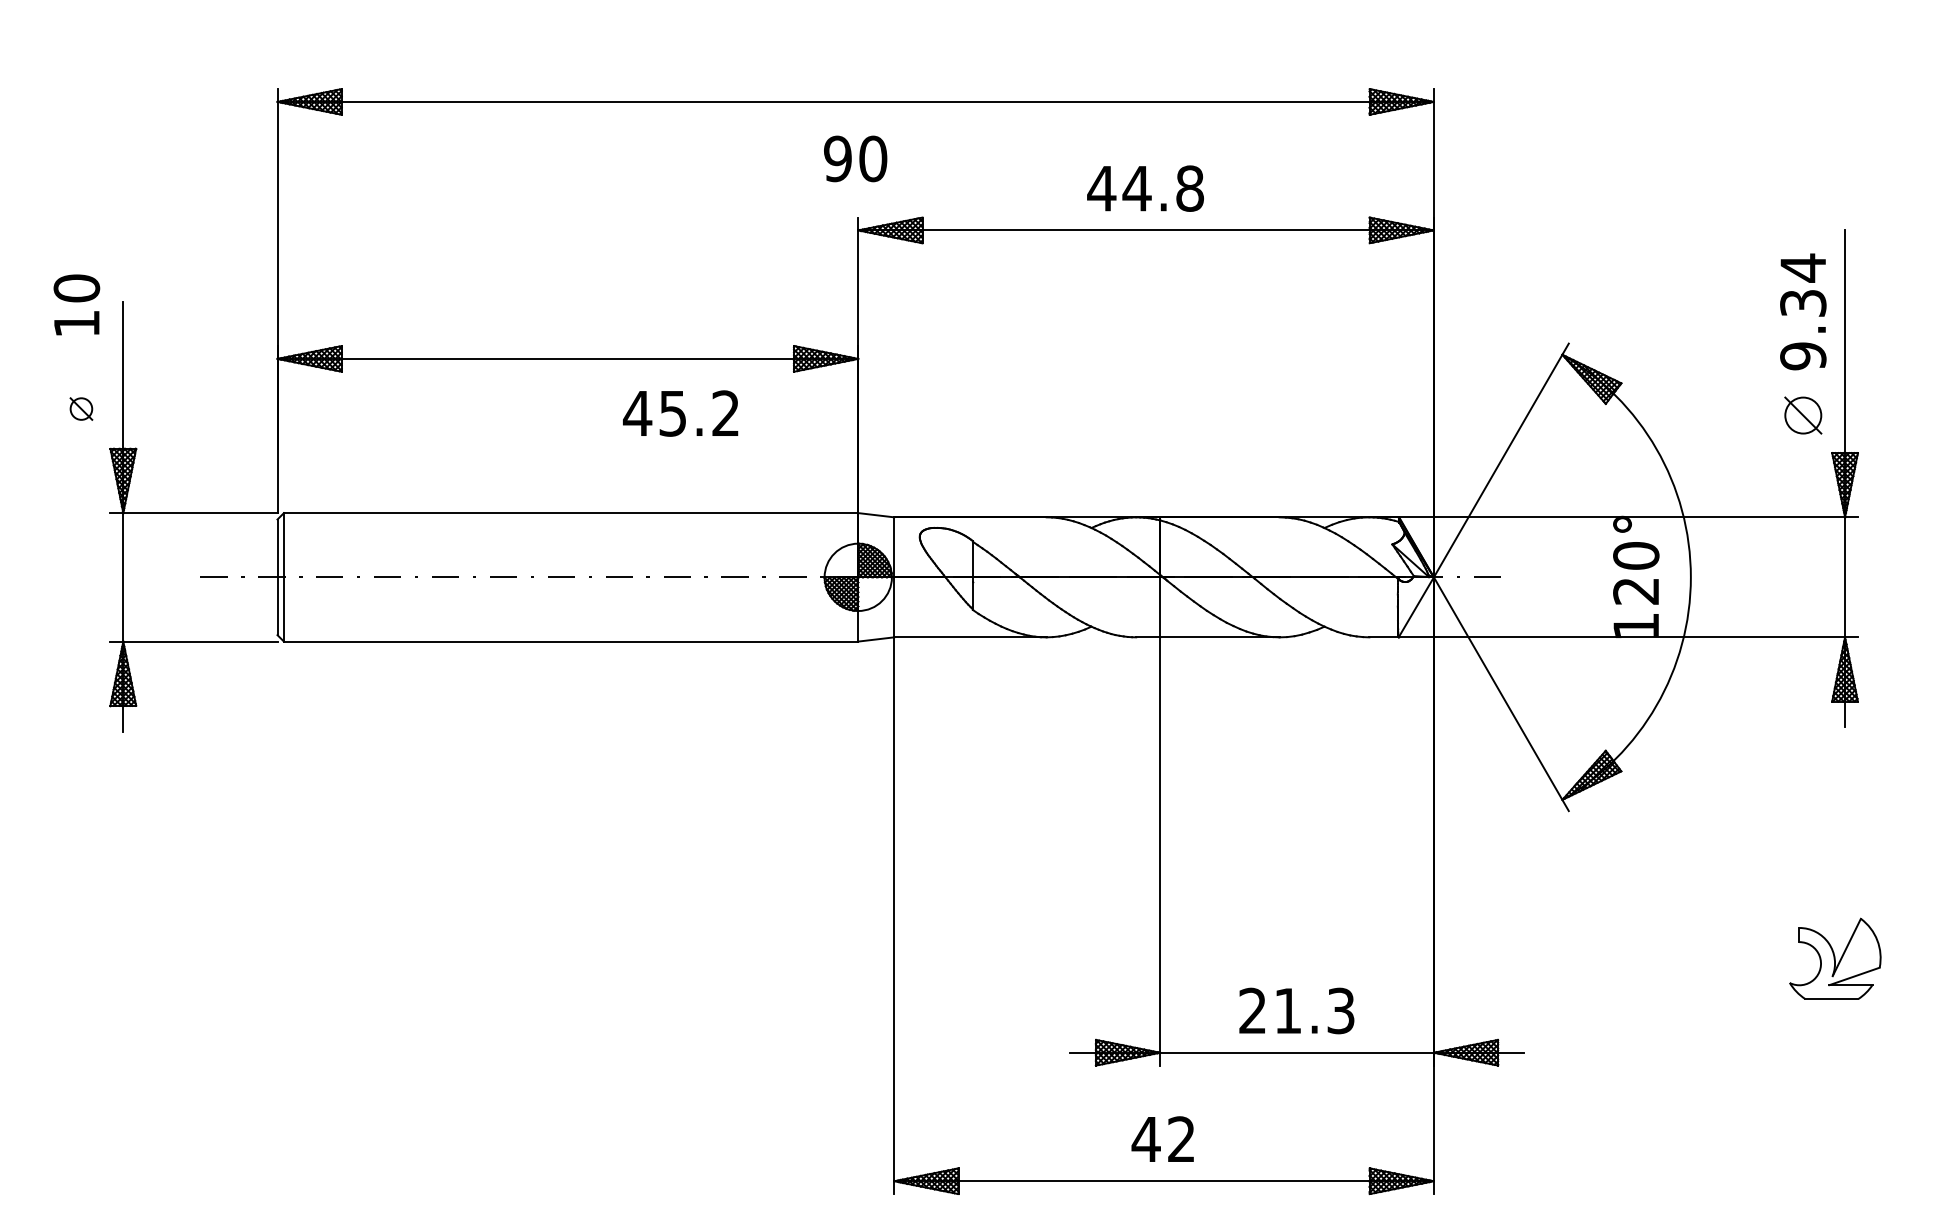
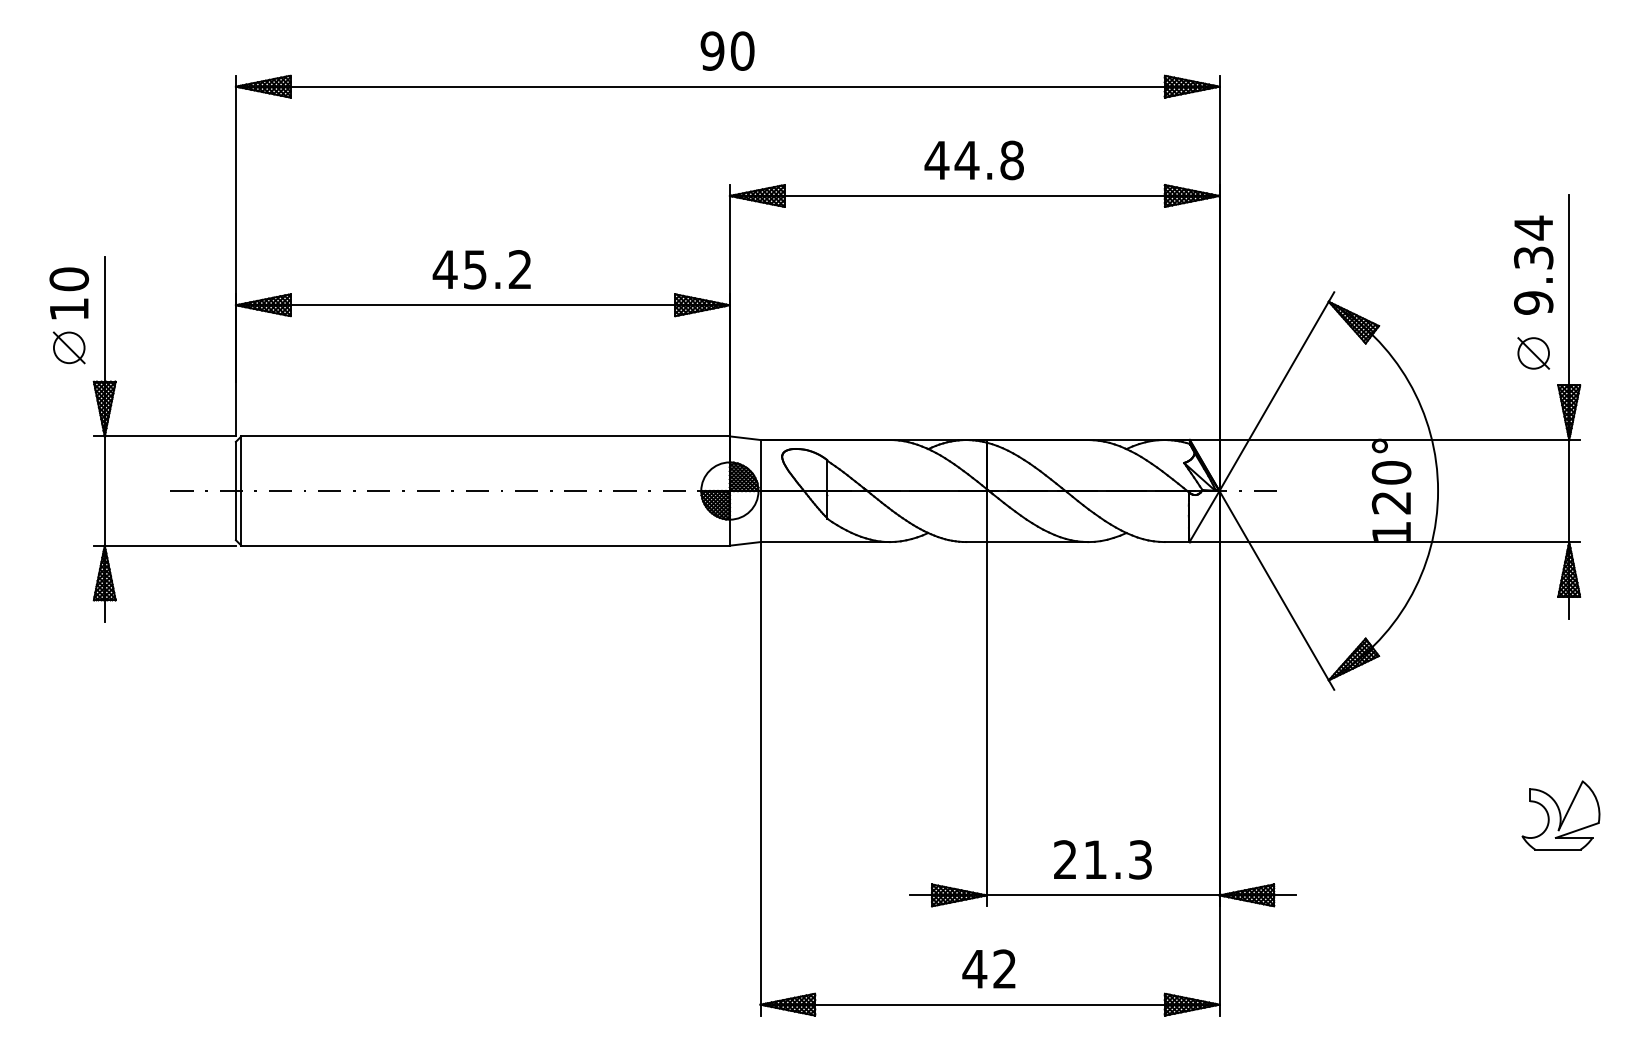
text: (855, 158) -> (727, 50), moved
text: (77, 305) -> (69, 293), moved
part: (80, 408) -> (68, 347), size x1.67
text: (680, 413) -> (481, 269), moved

